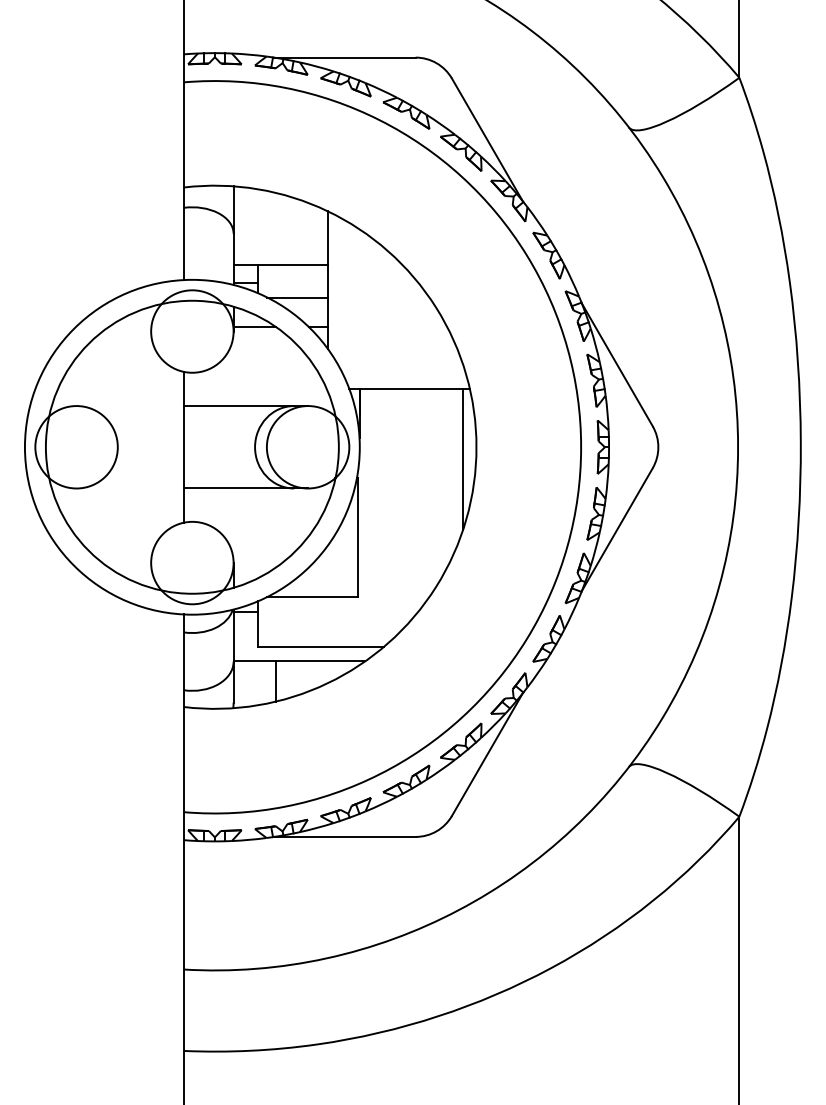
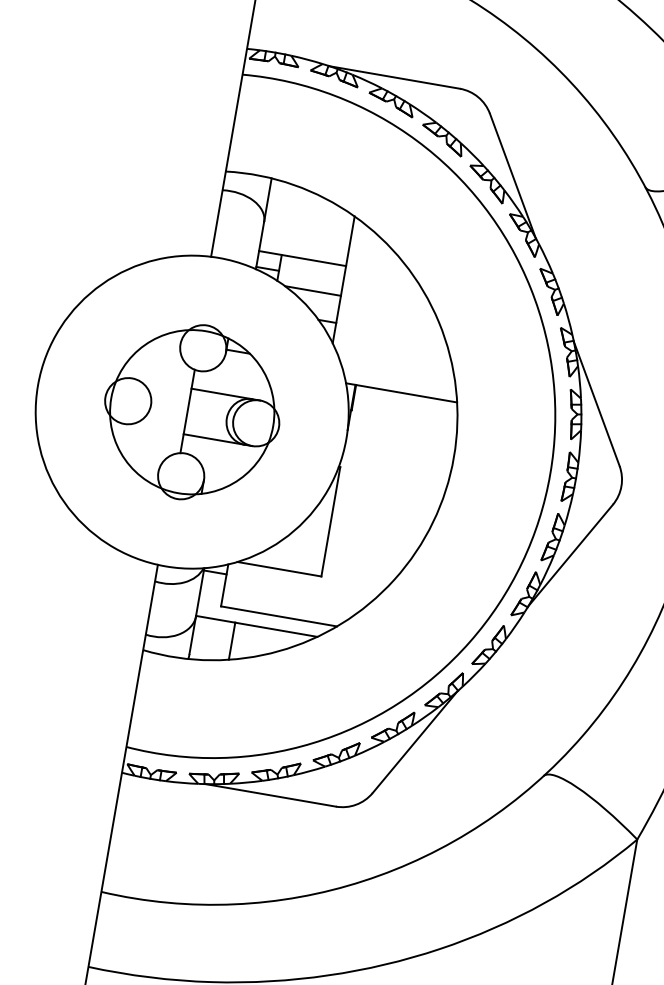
part: (192, 447) -> (192, 412), size x0.6
line: (463, 458) -> (440, 465), removed

